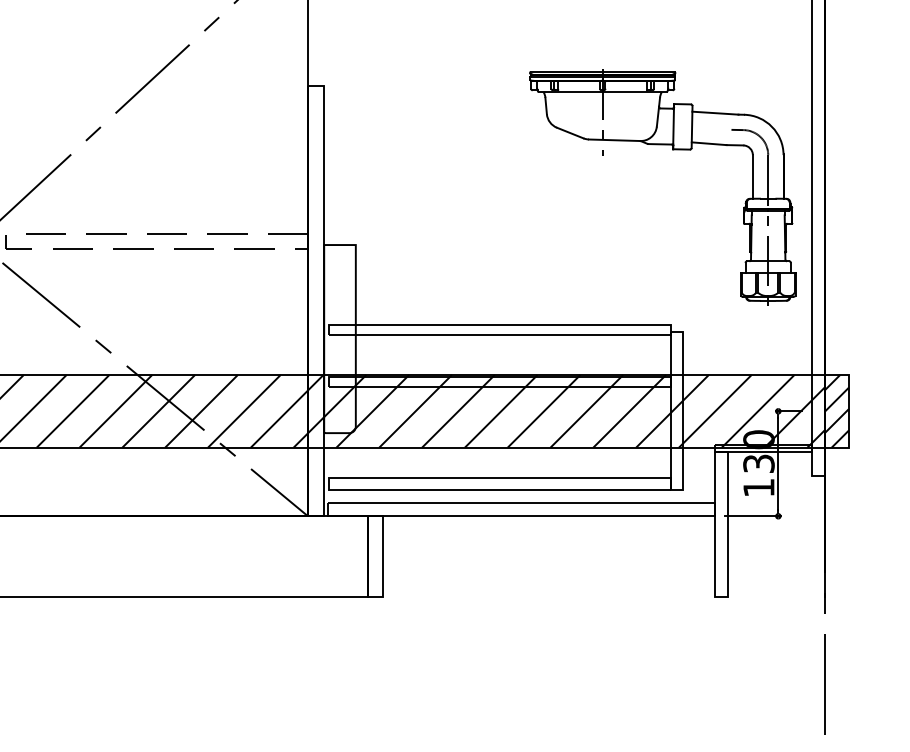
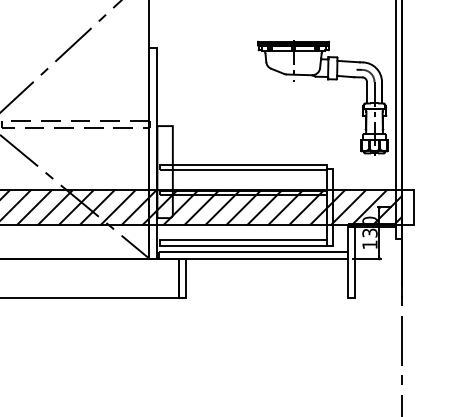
hatch: (837, 411) -> (408, 207), removed

